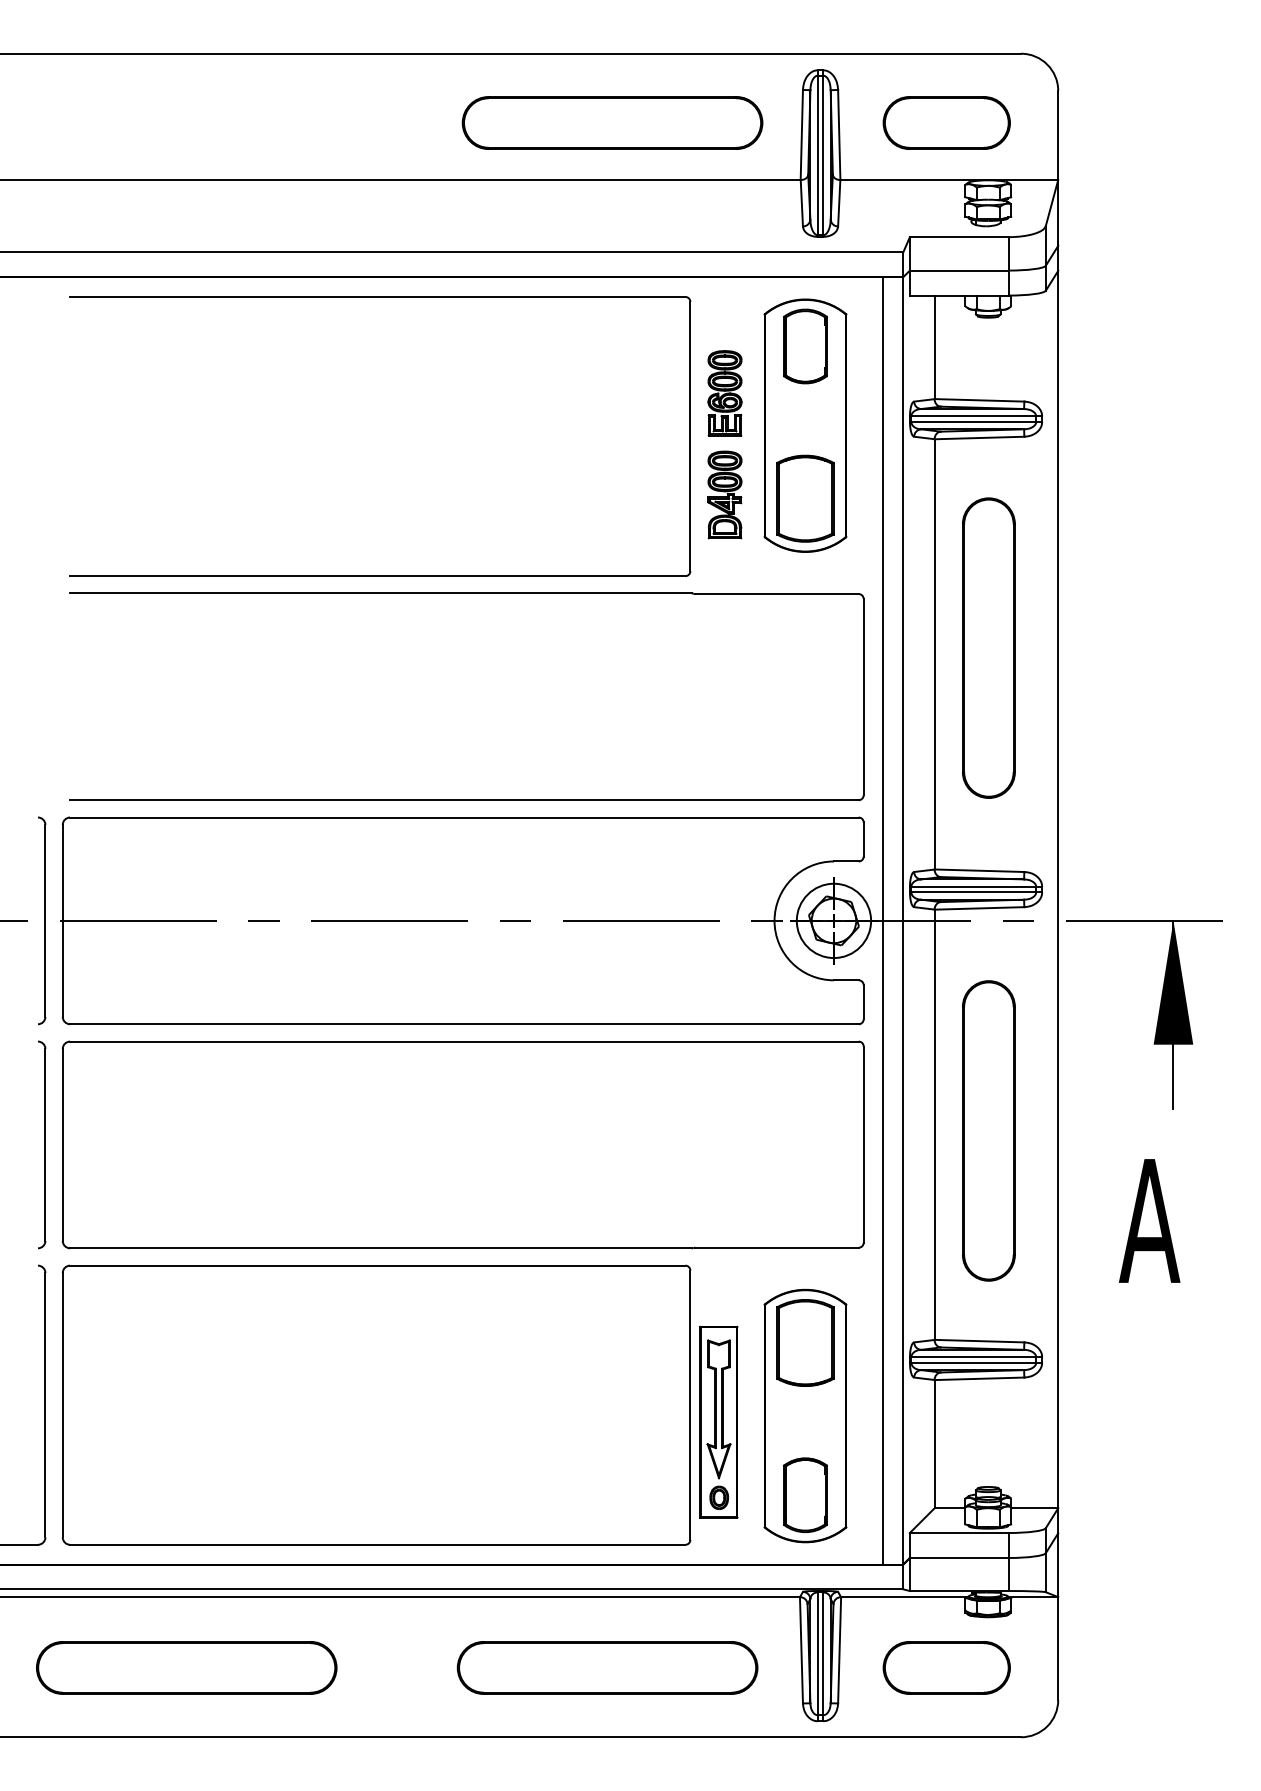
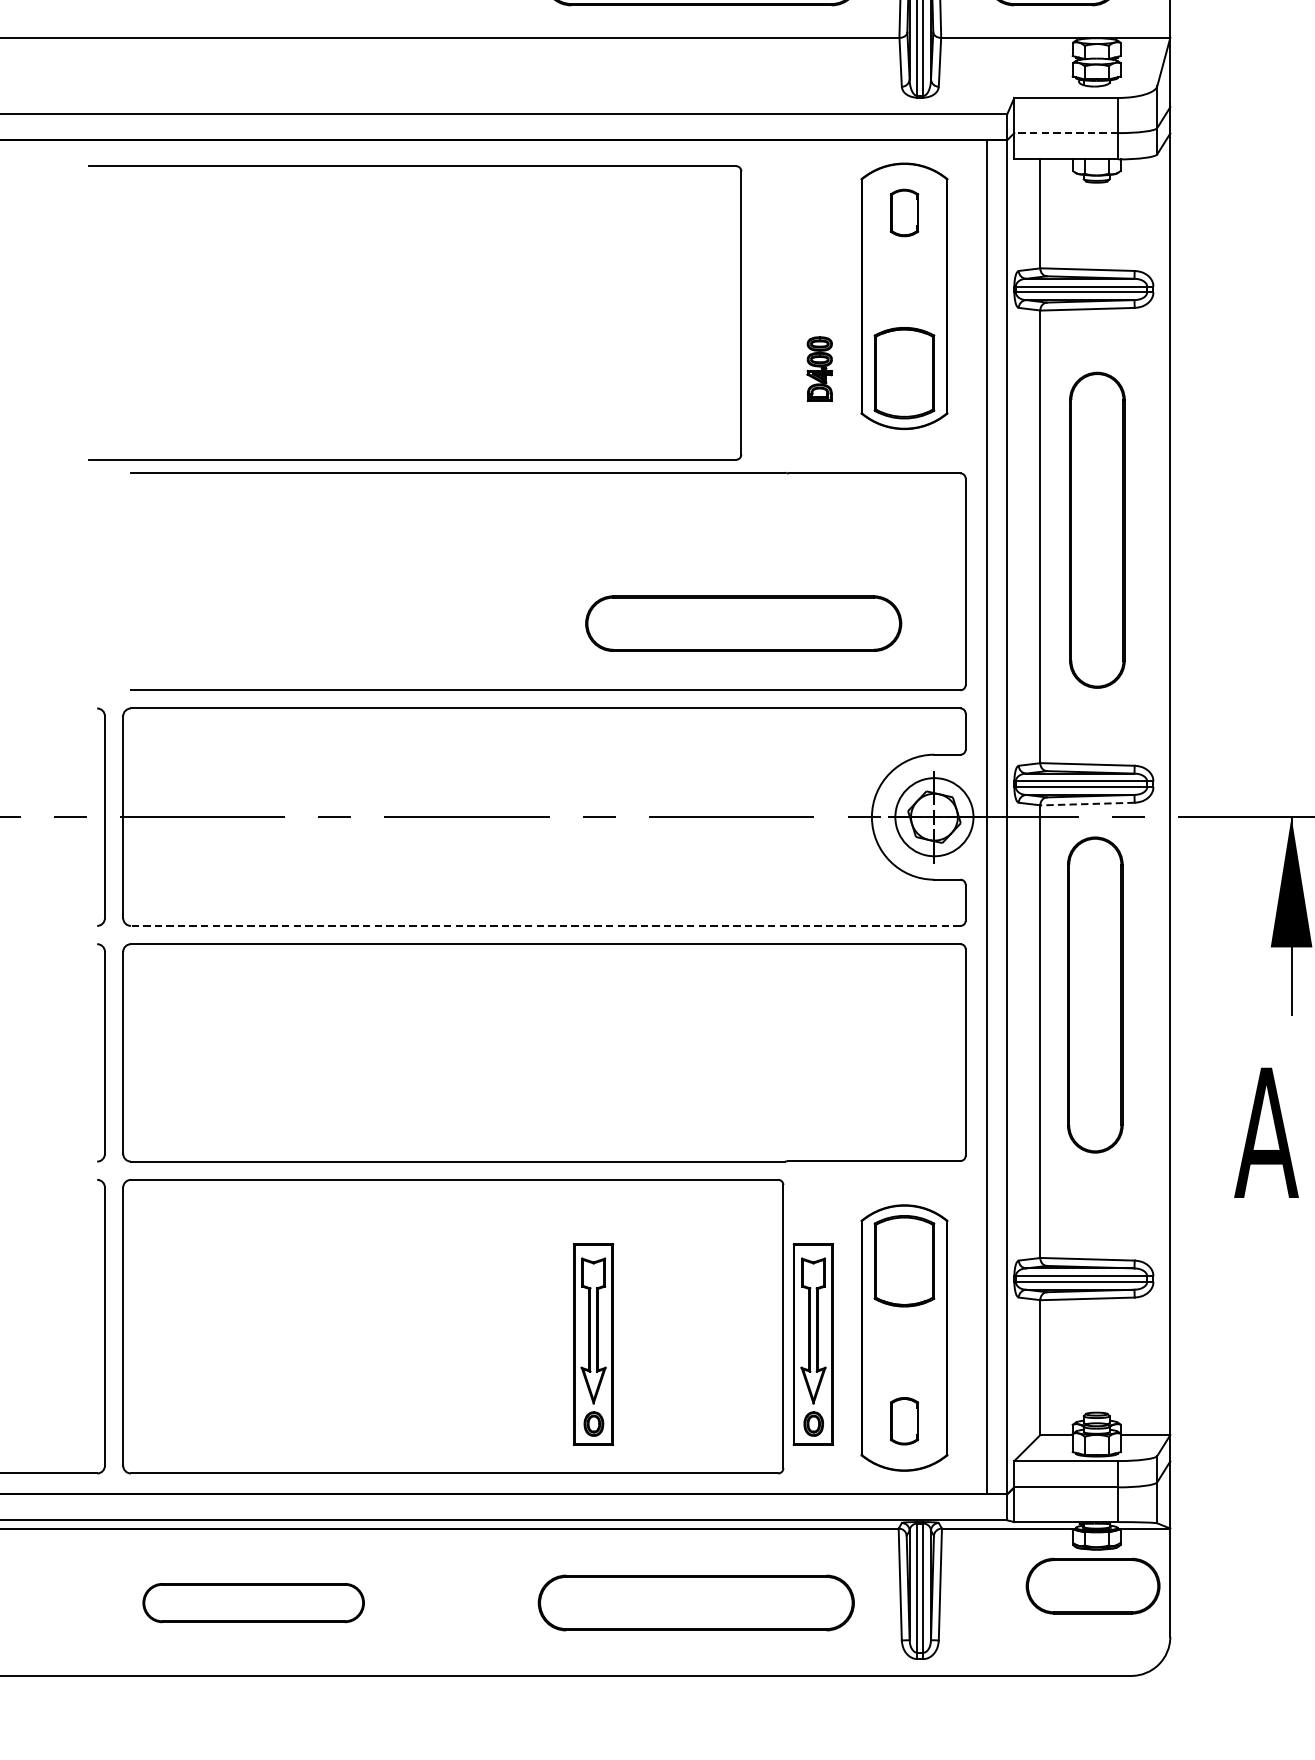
line: (958, 270) -> (1065, 133), solid -> dashed
part: (380, 297) -> (415, 166), moved
part: (805, 346) -> (904, 213), size x0.6
part: (724, 393) -> (819, 262), removed
part: (724, 494) -> (819, 368), size x0.7
part: (652, 736) -> (743, 623), added
line: (979, 908) -> (1087, 804), solid -> dashed
line: (463, 1024) -> (544, 926), solid -> dashed
part: (988, 1130) -> (1094, 994), moved
part: (509, 1421) -> (593, 1343), added
part: (805, 1494) -> (904, 1420), size x0.6
part: (186, 1667) -> (253, 1602), size x0.7
part: (946, 1667) -> (1092, 1585), moved

